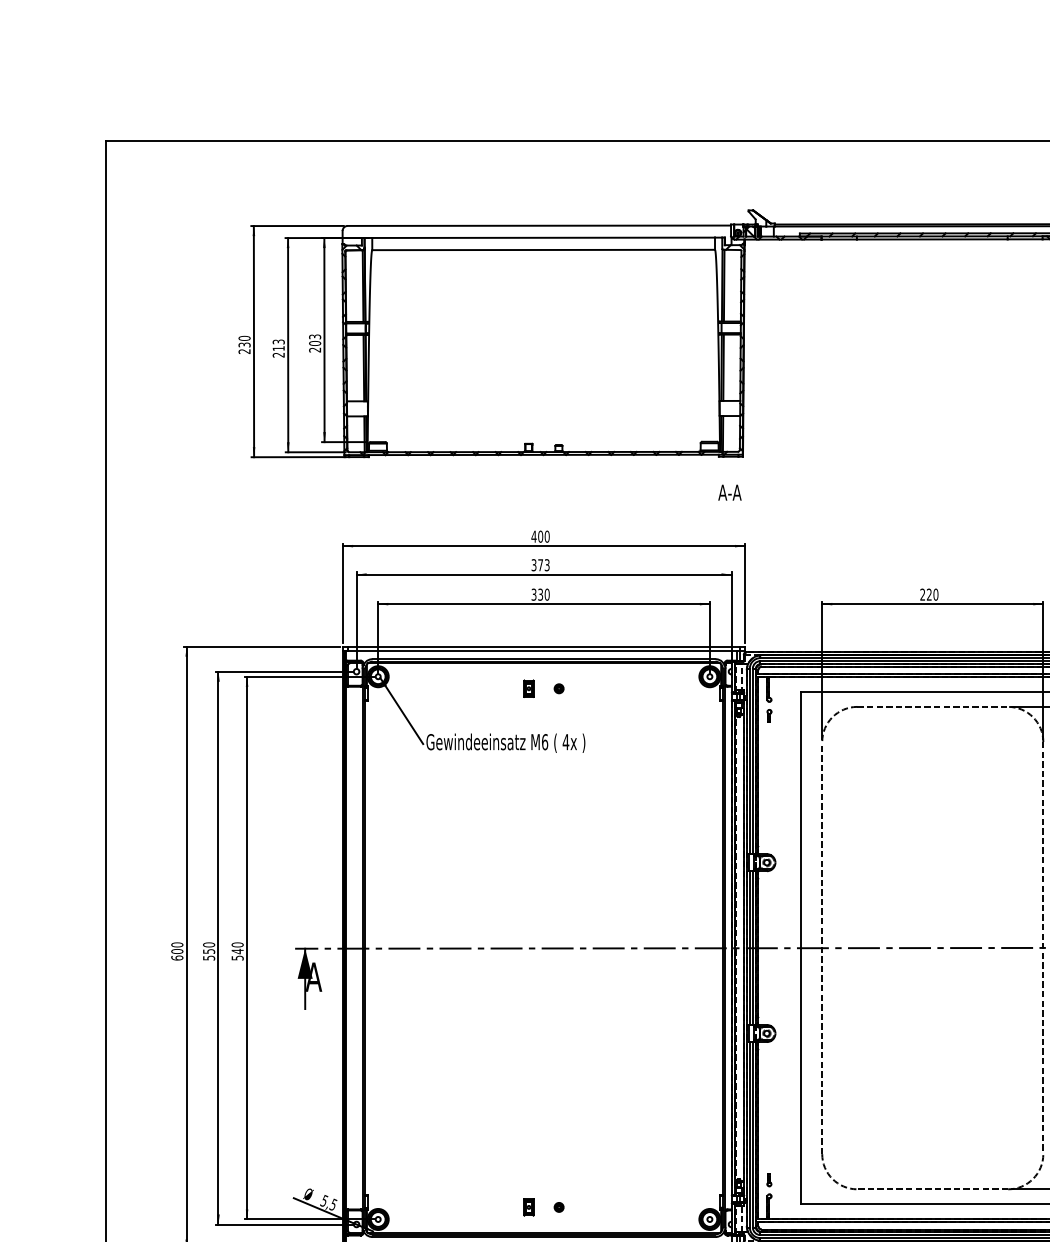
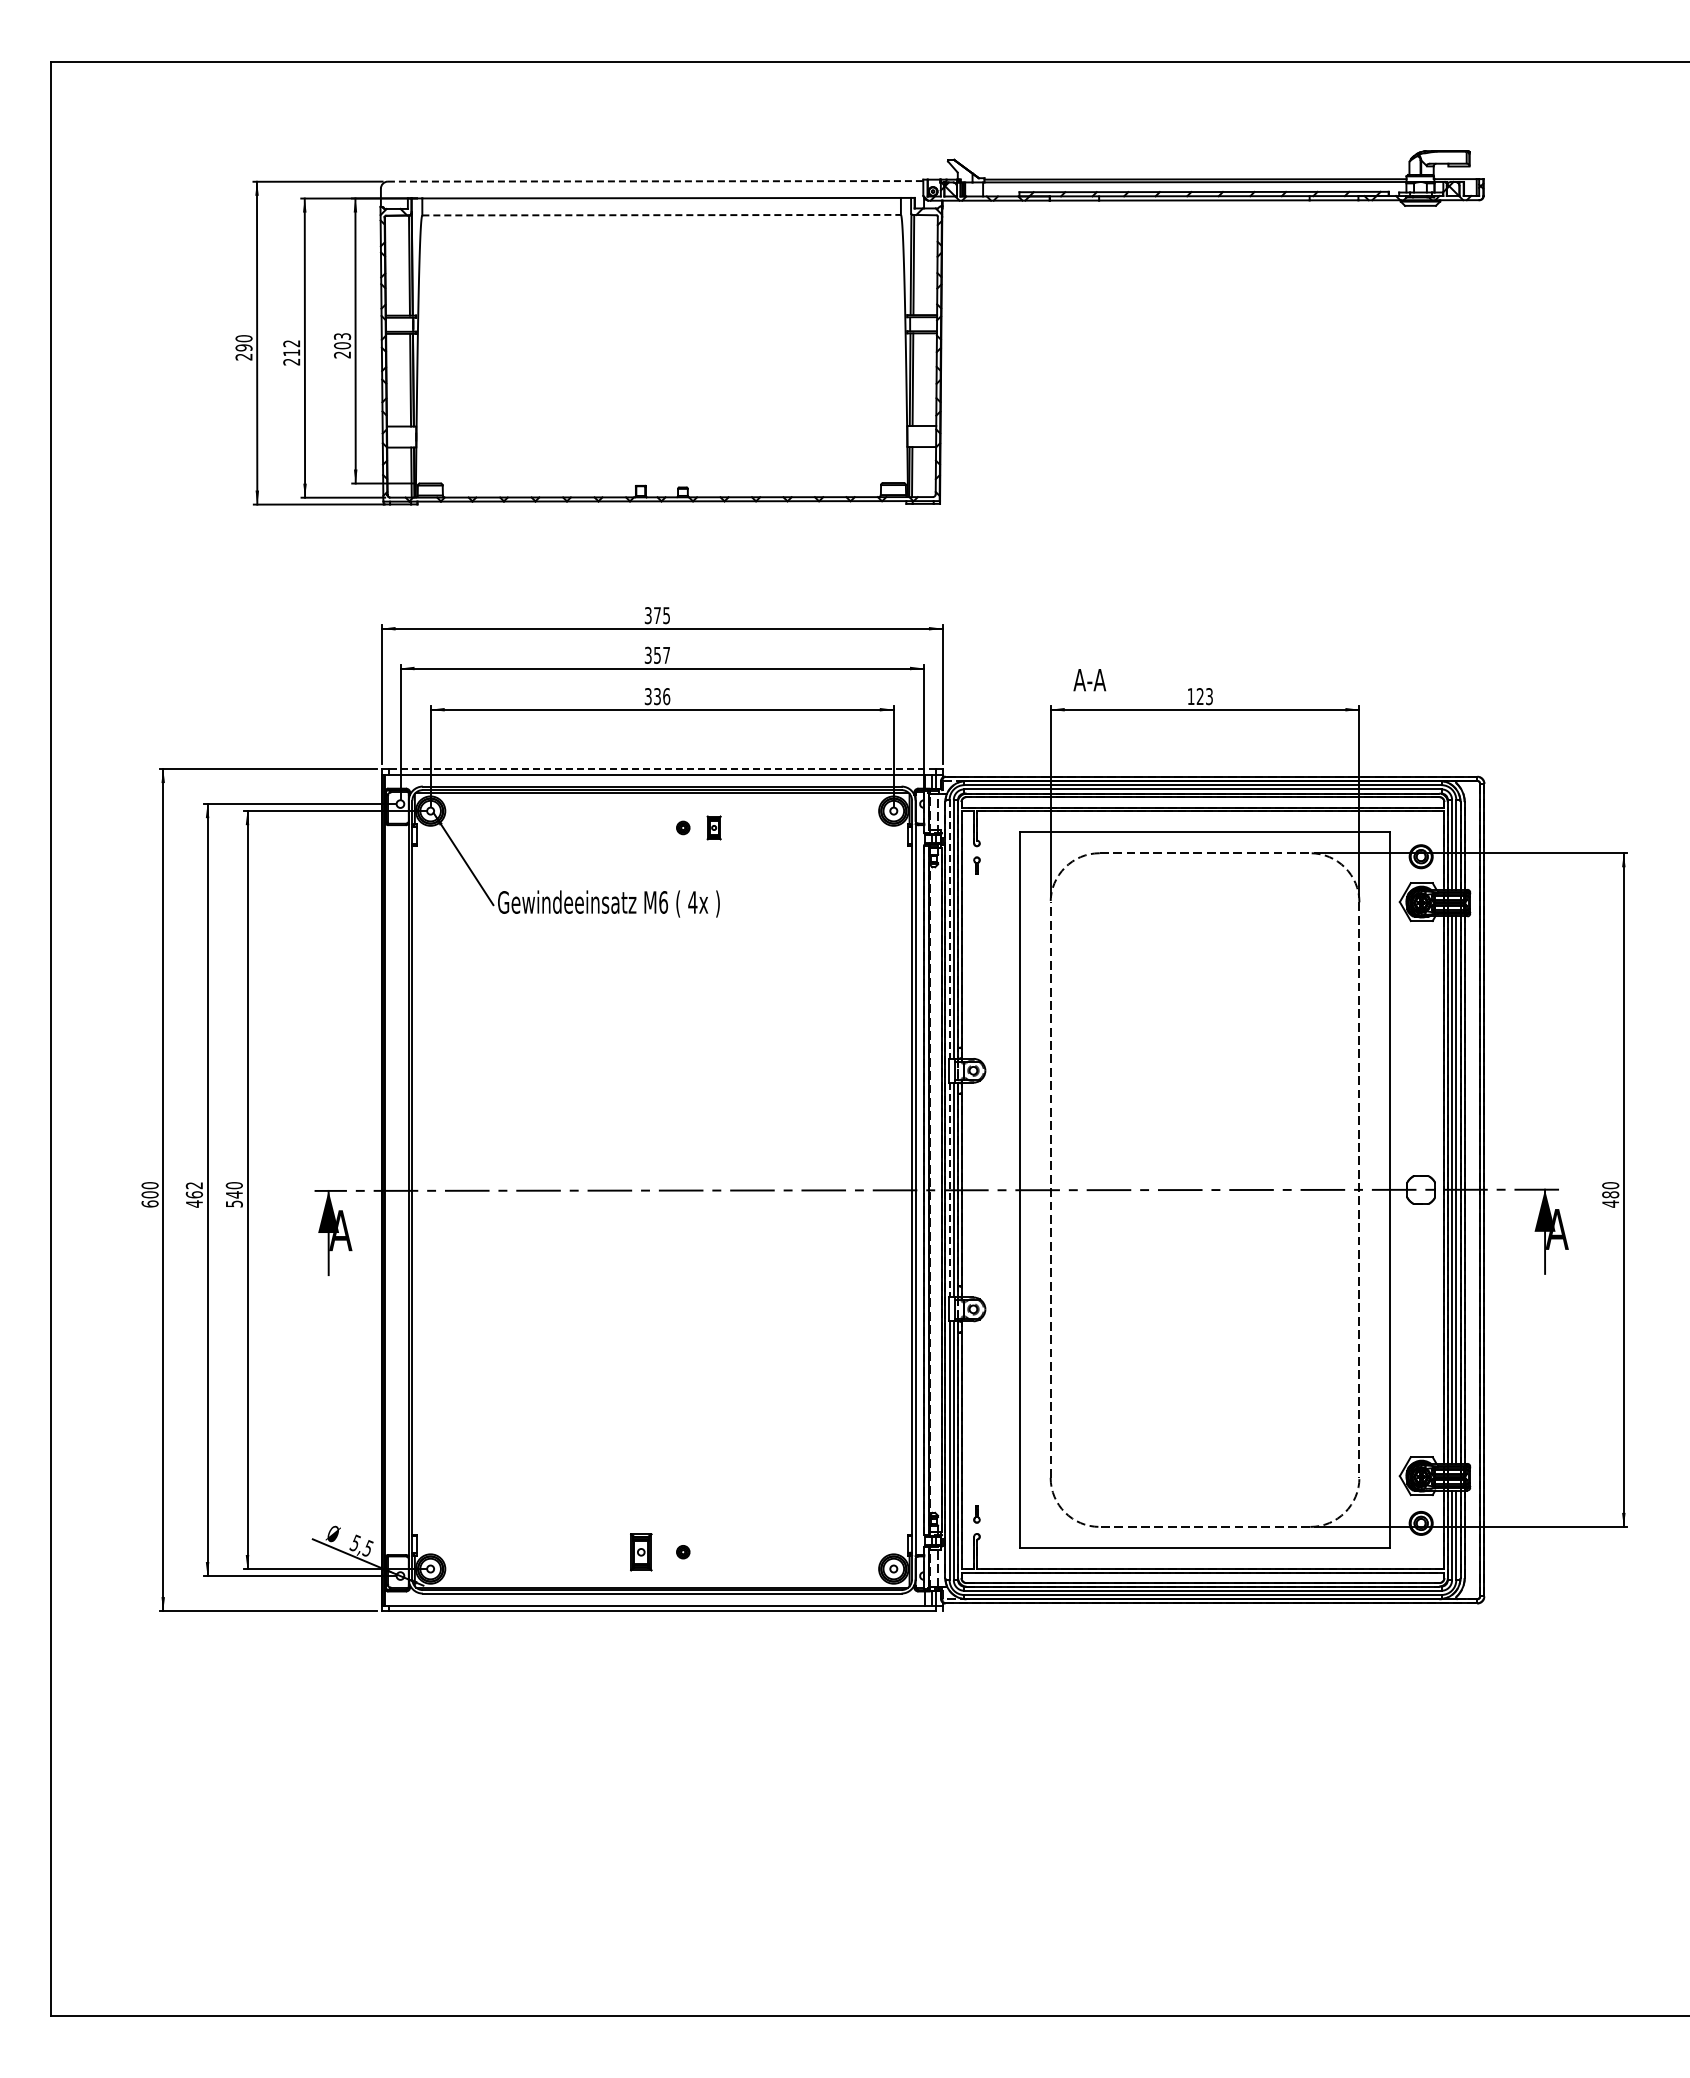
line: (539, 225) -> (655, 181), solid -> dashed
line: (544, 250) -> (662, 215), solid -> dashed
text: (278, 341) -> (291, 343), 213 -> 212
text: (244, 344) -> (243, 347), 230 -> 290
text: (729, 492) -> (1089, 680), moved
text: (540, 536) -> (657, 615), 400 -> 375
text: (543, 564) -> (661, 654), 373 -> 357
text: (547, 594) -> (666, 696), 330 -> 336
text: (929, 594) -> (1200, 696), 220 -> 123
line: (544, 646) -> (662, 769), solid -> dashed
part: (528, 688) -> (713, 827), moved
line: (749, 761) -> (949, 929), solid -> dashed
line: (749, 948) -> (949, 1190), solid -> dashed
text: (209, 951) -> (194, 1194), 550 -> 462
part: (528, 1206) -> (640, 1551), size x1.6

